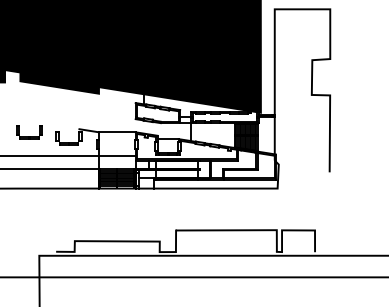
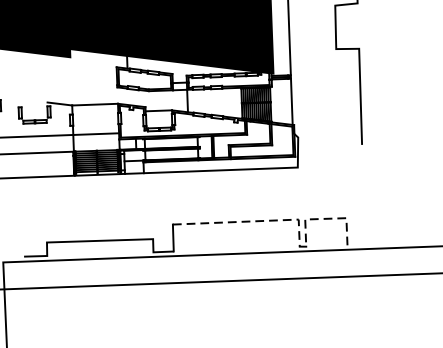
line: (237, 230) -> (249, 221), solid -> dashed
line: (298, 230) -> (325, 218), solid -> dashed

